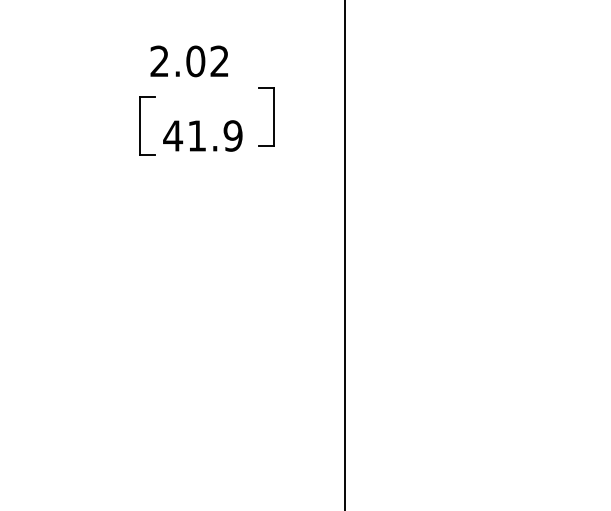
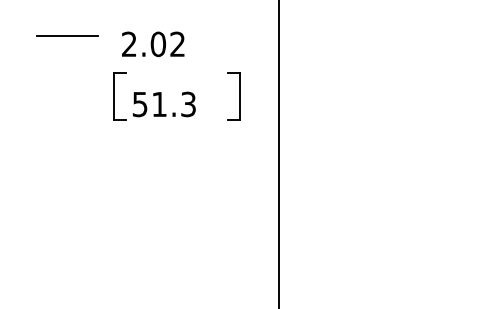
line: (82, 51) -> (67, 36), added
part: (273, 116) -> (239, 96), moved
text: (202, 135) -> (163, 104), 41.9 -> 51.3

